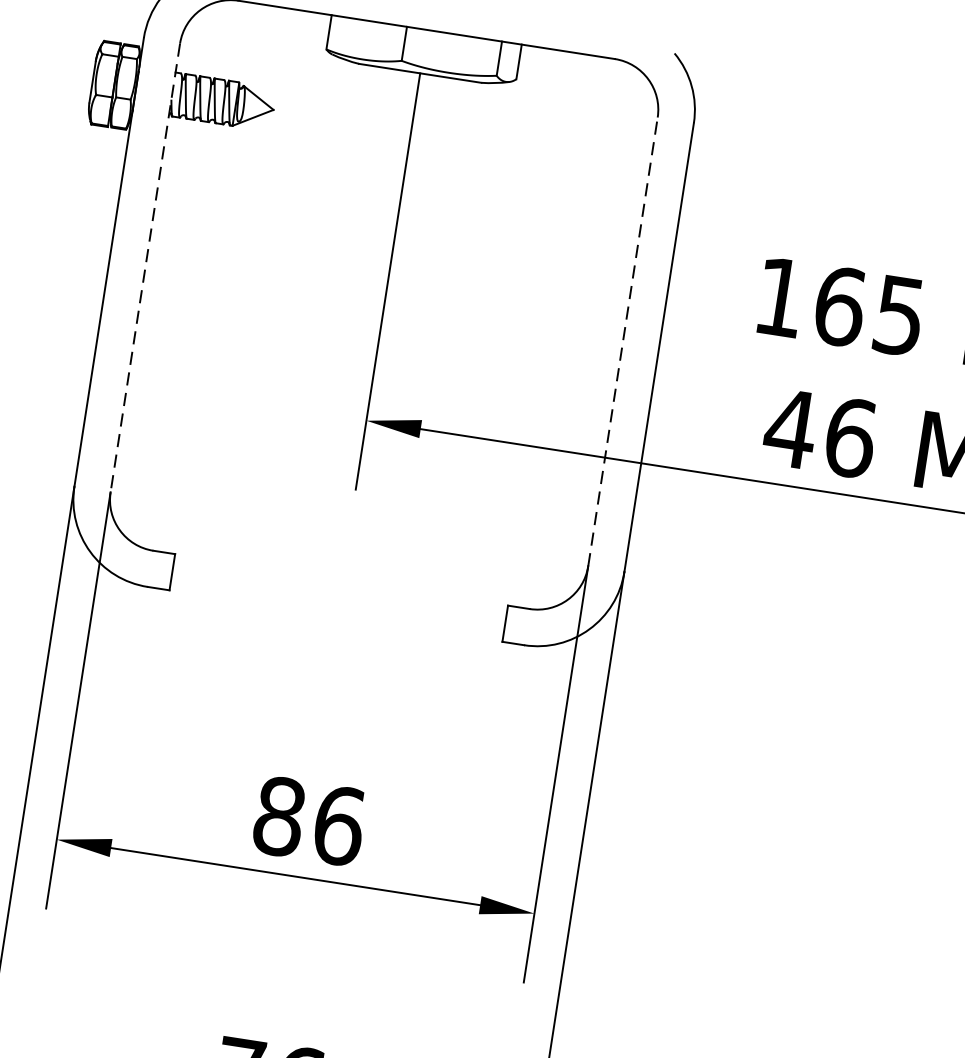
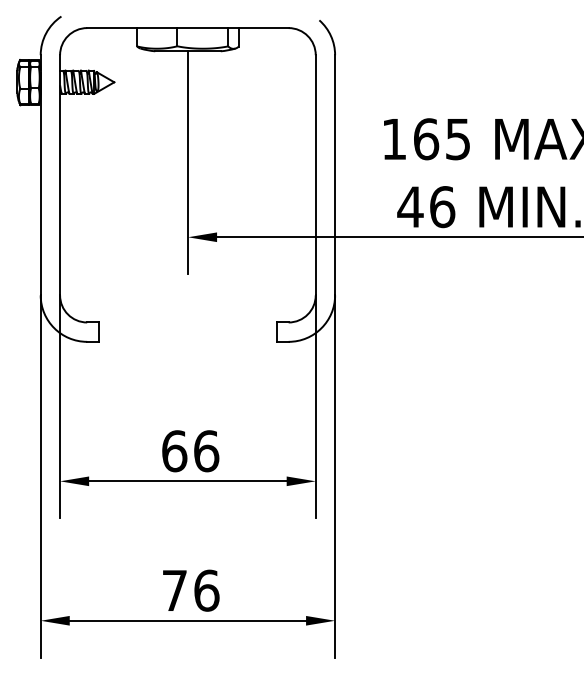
line: (146, 268) -> (60, 175), dashed -> solid
line: (622, 340) -> (315, 174), dashed -> solid
text: (279, 817) -> (174, 451), 86 -> 66

